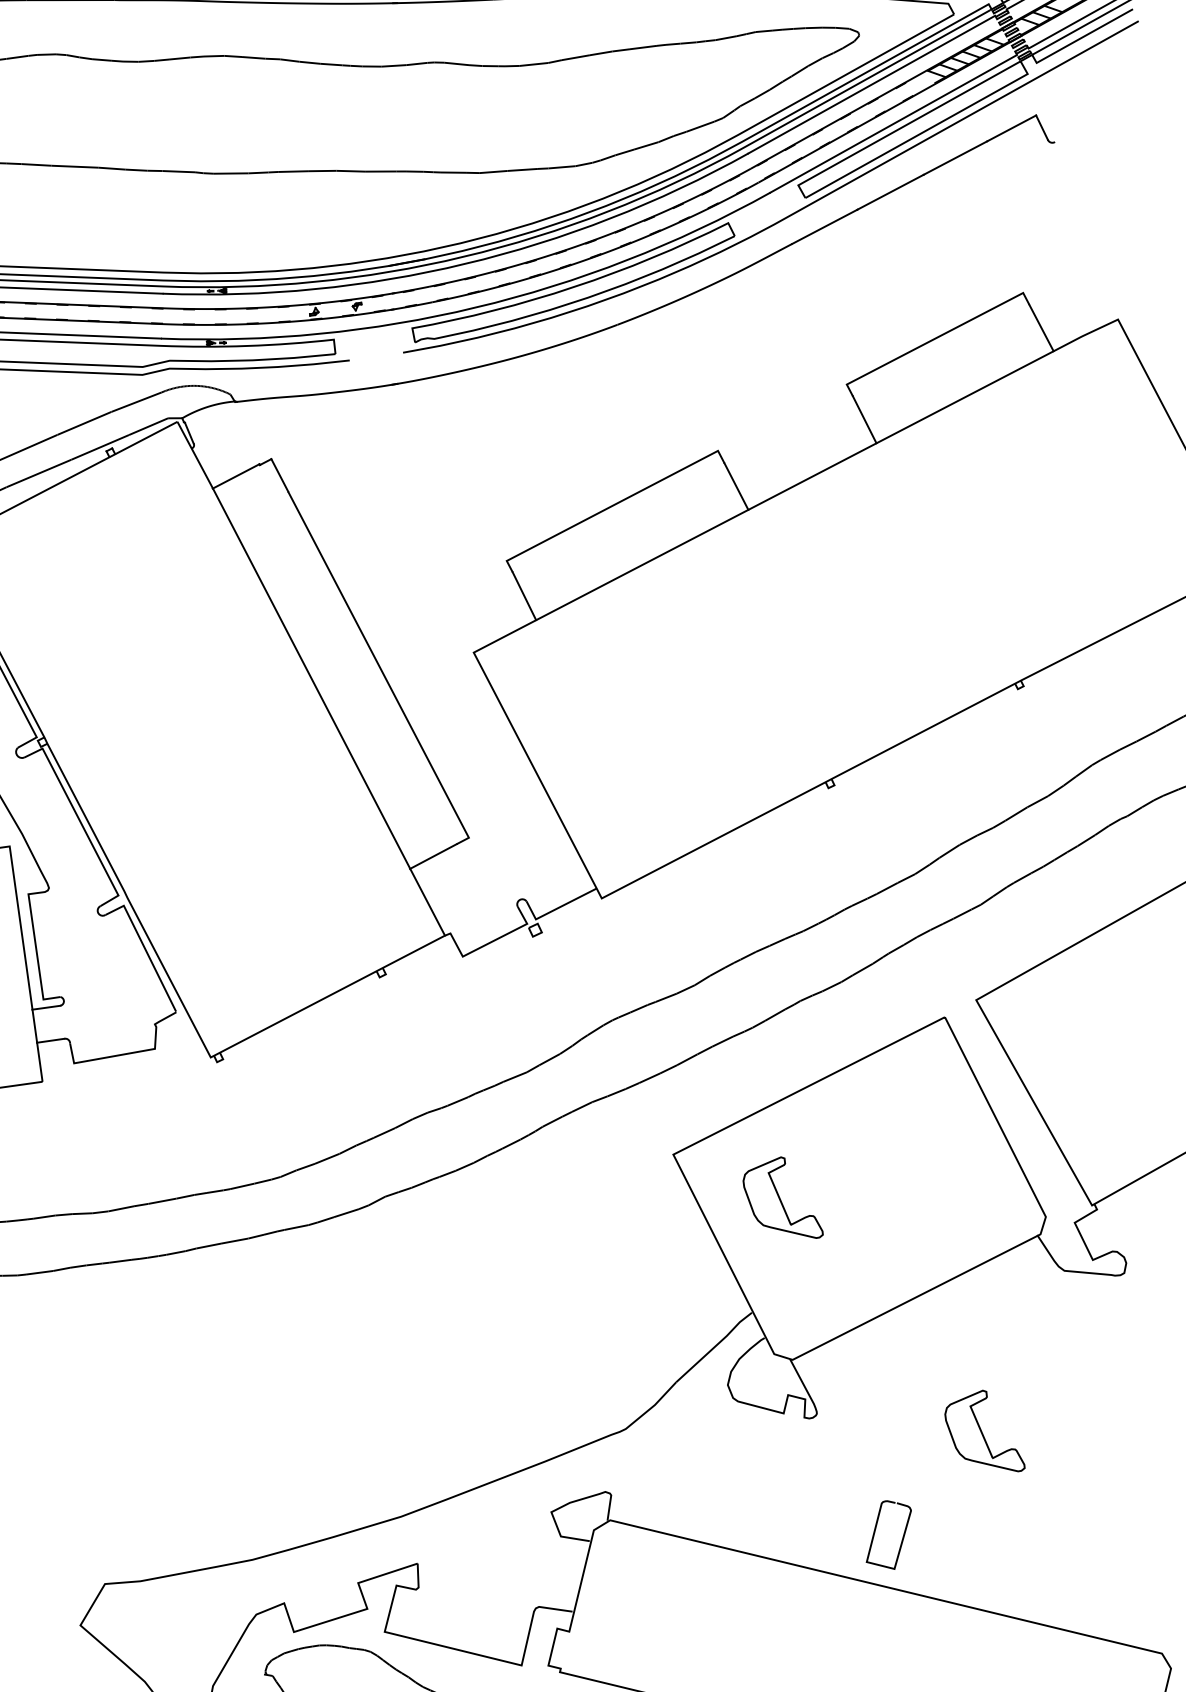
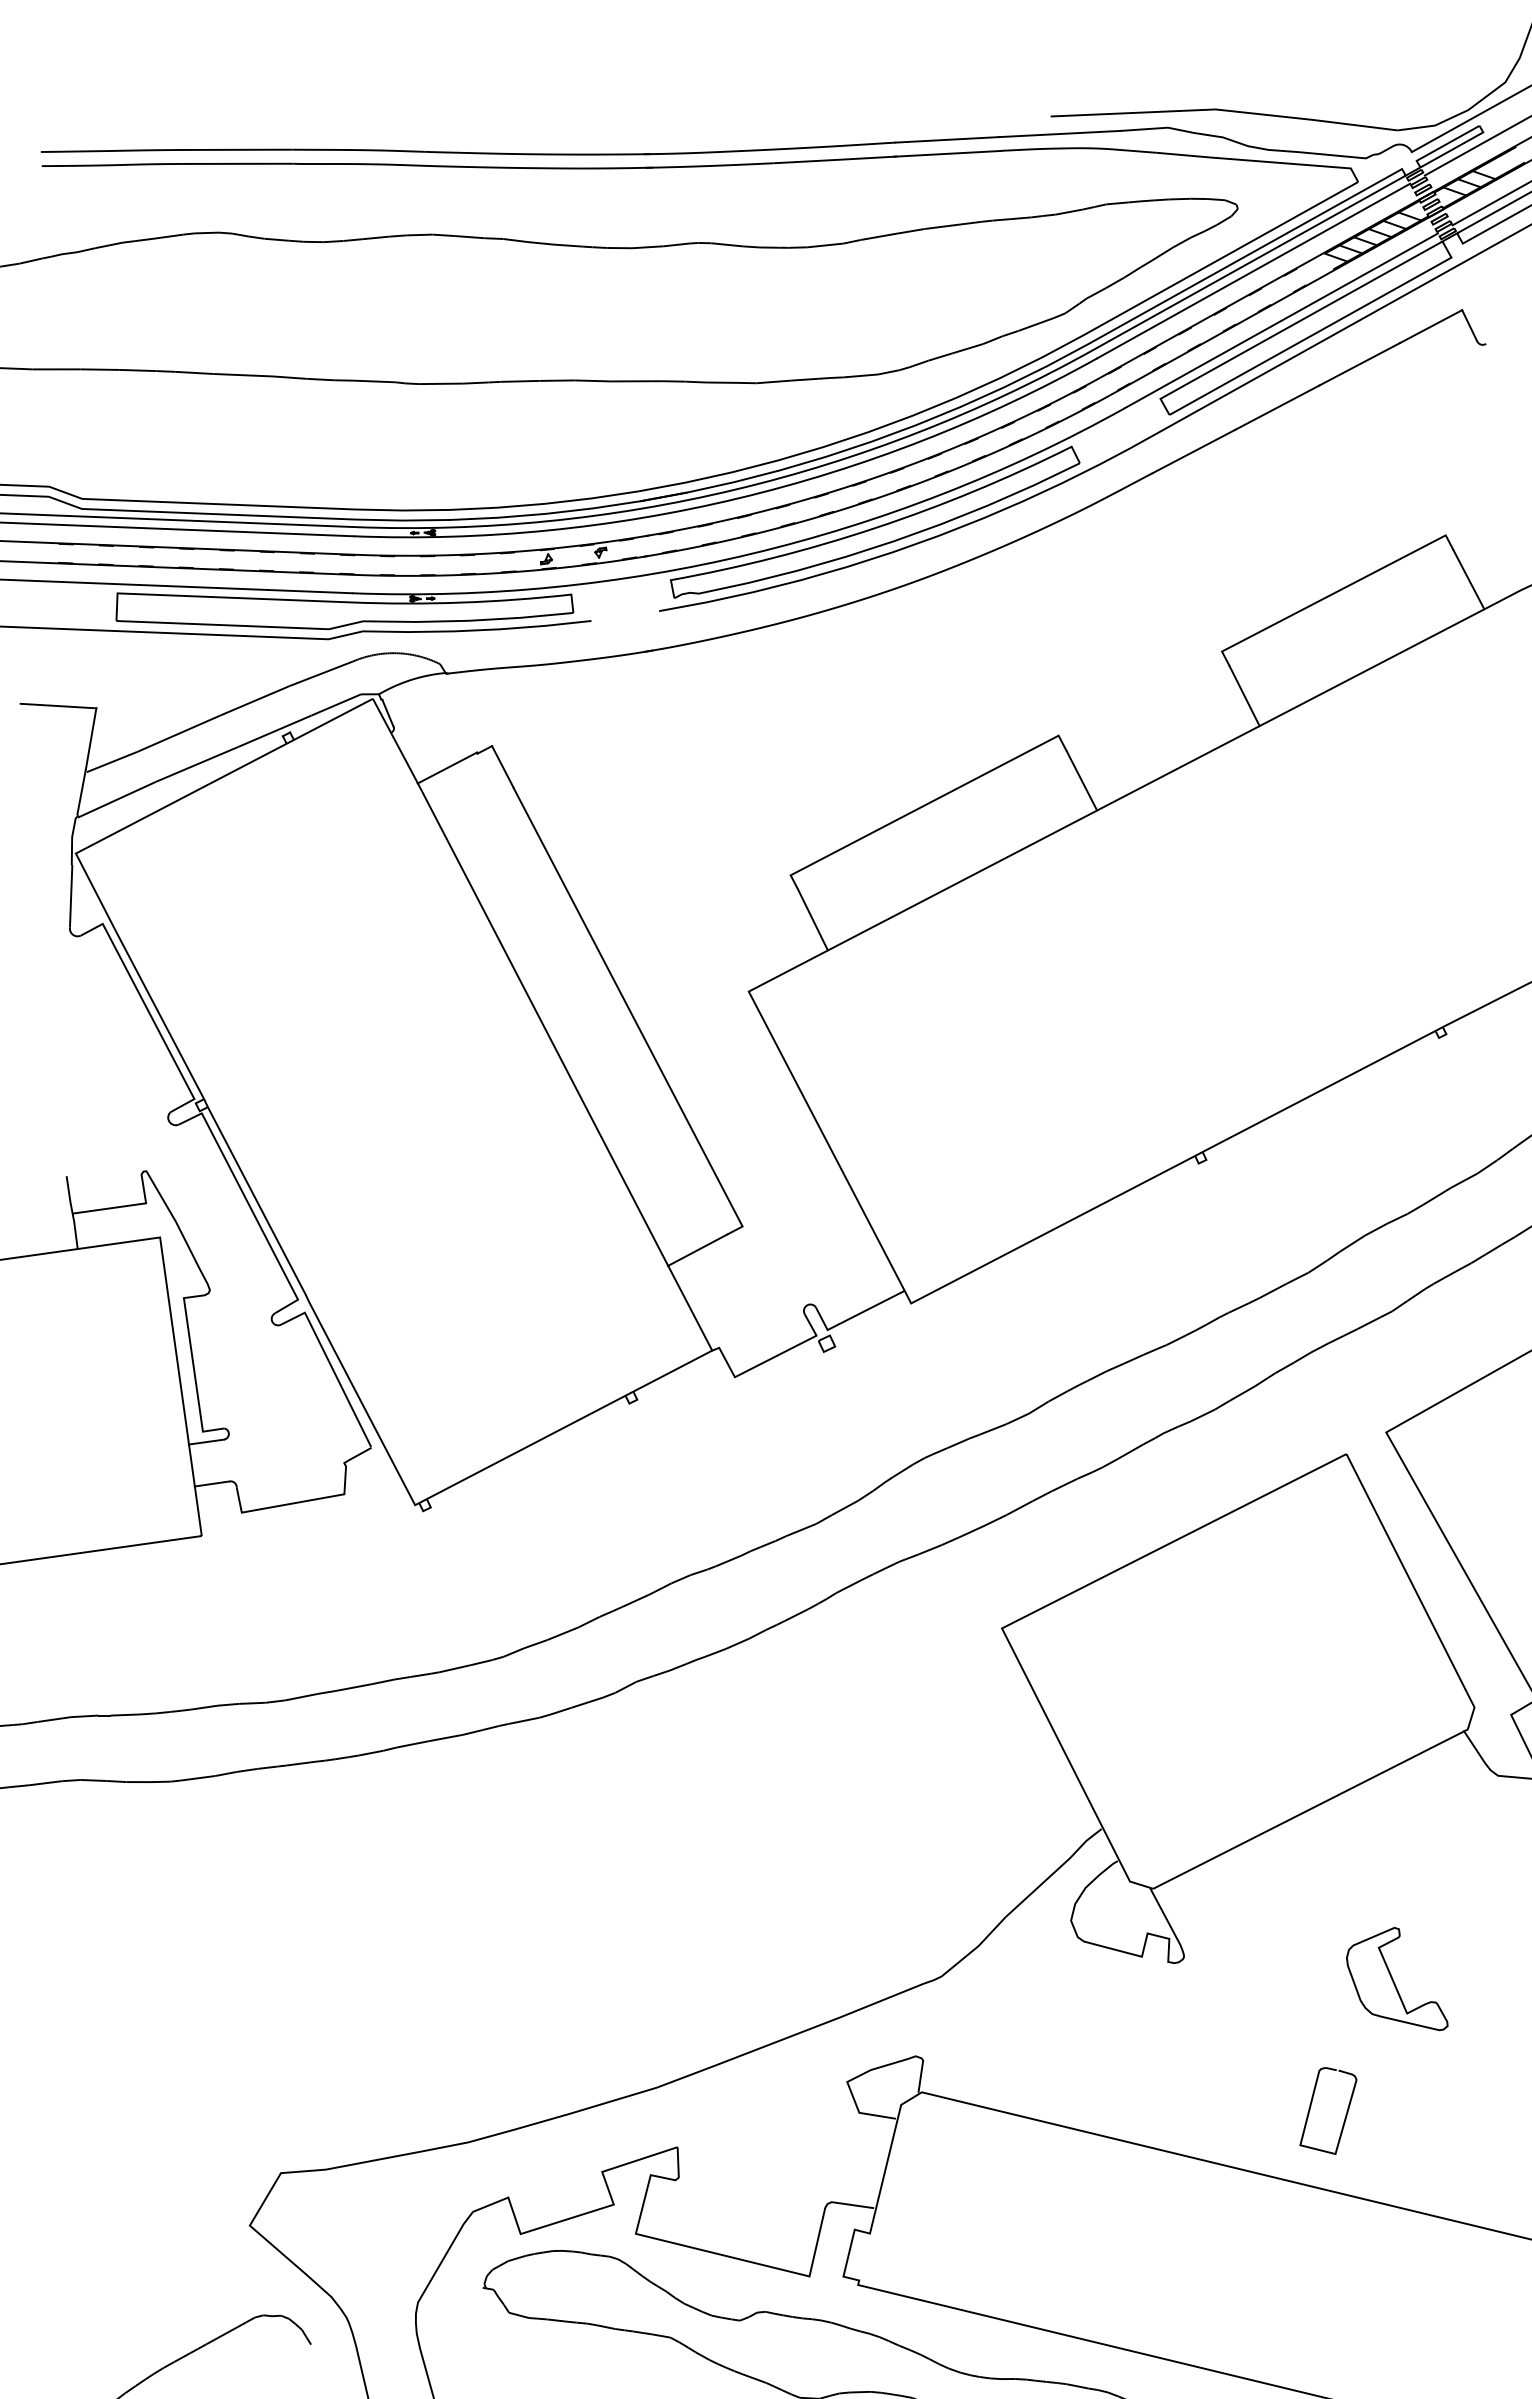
curve: (780, 1199) -> (1138, 1685), removed
curve: (875, 1531) -> (1311, 2106), moved

